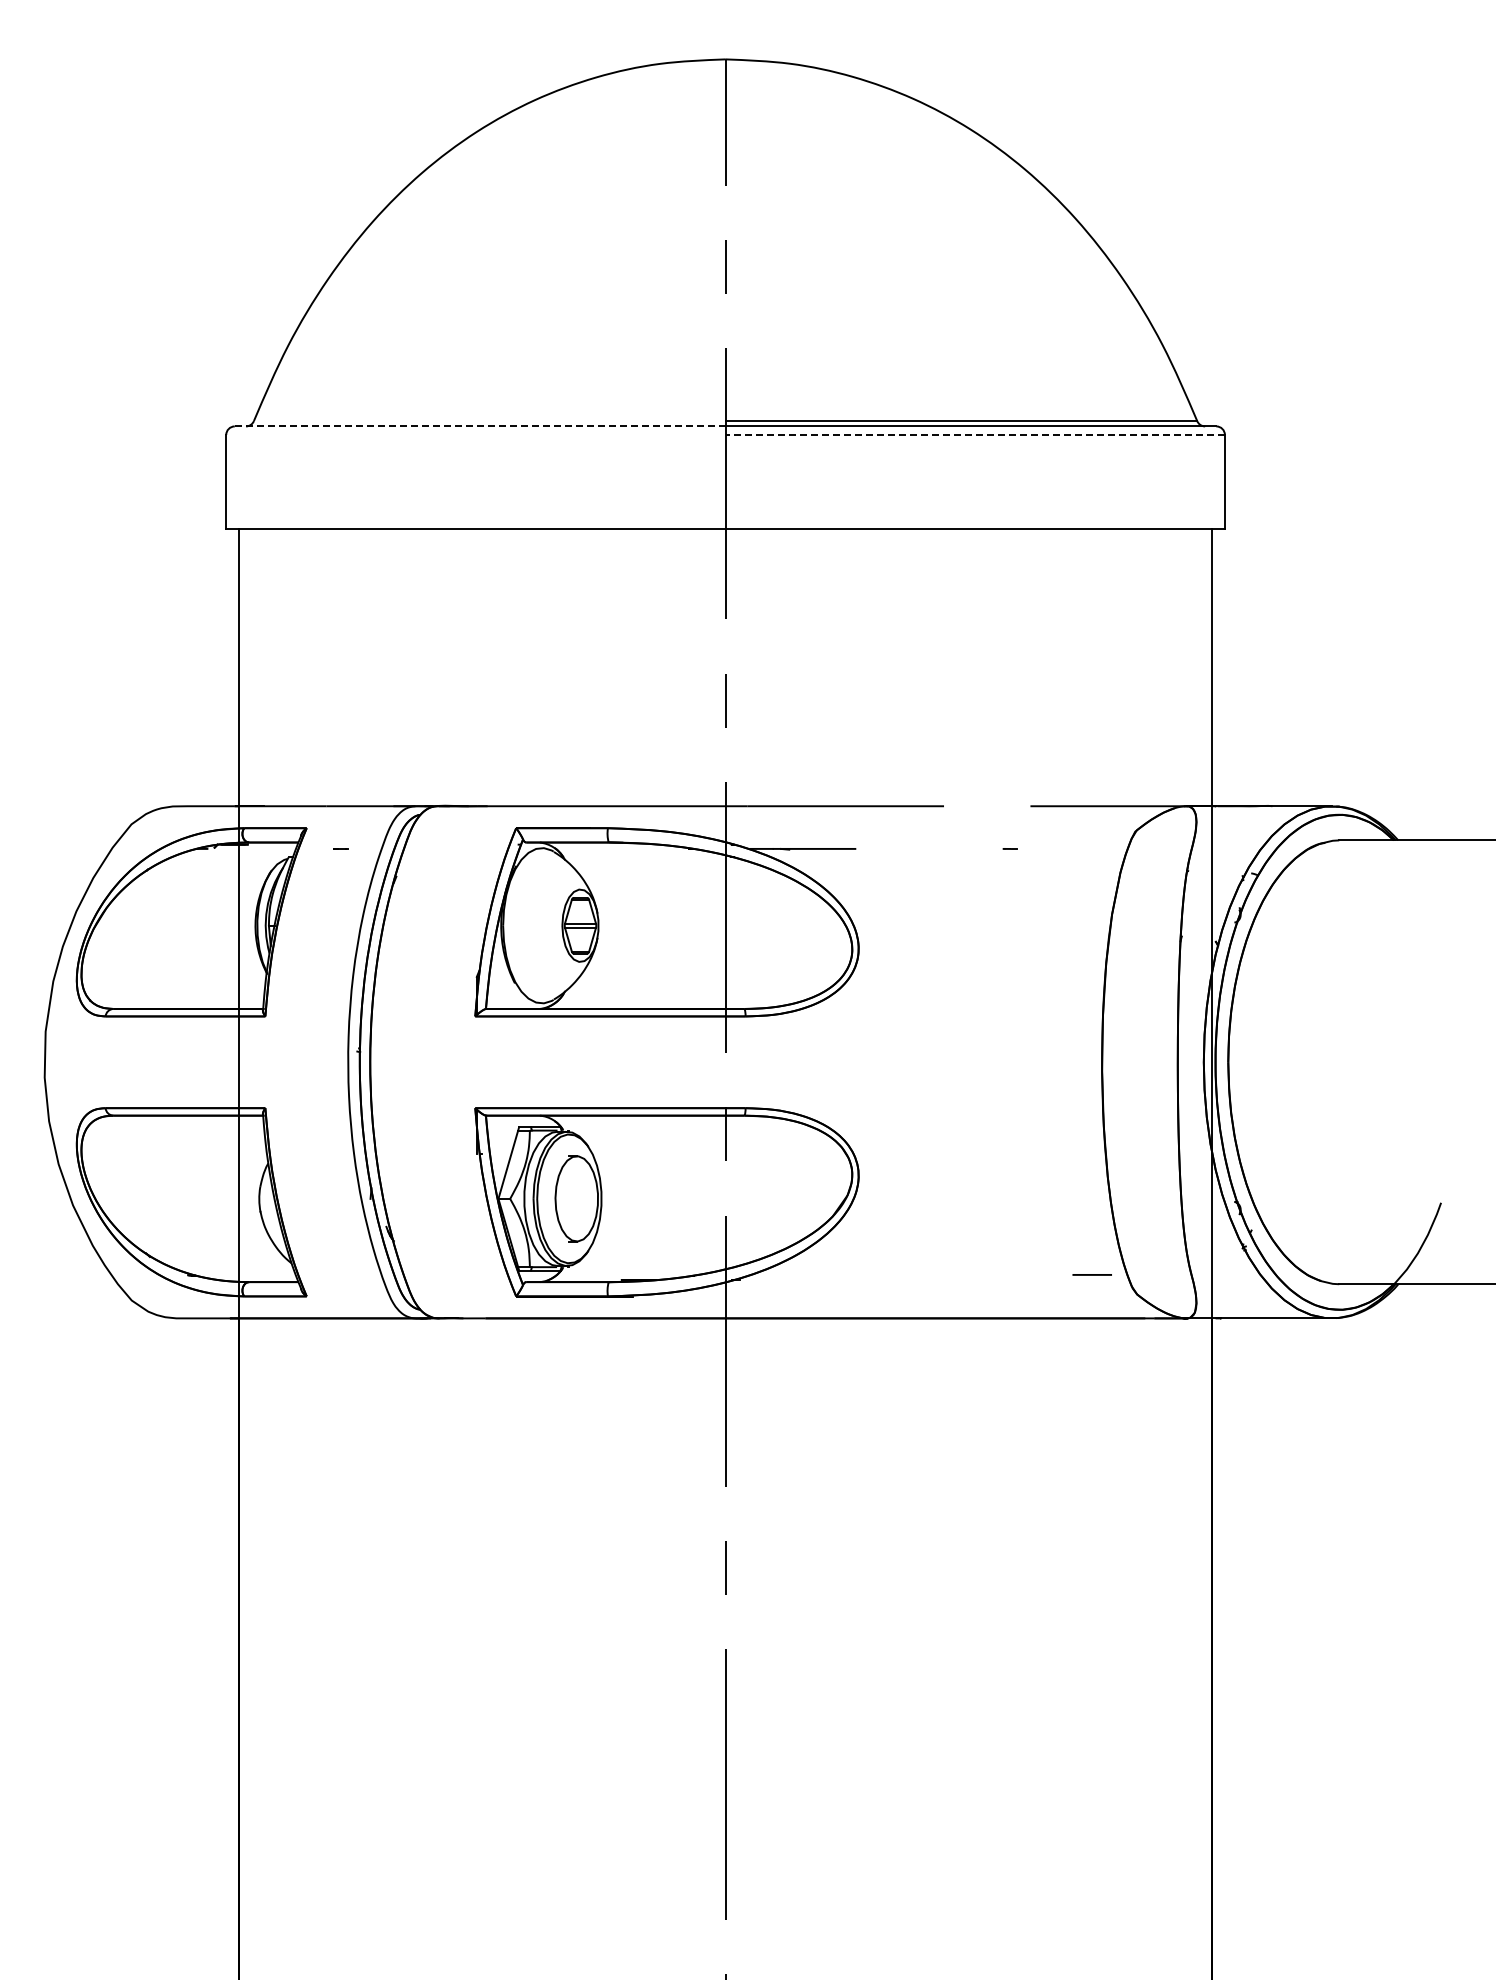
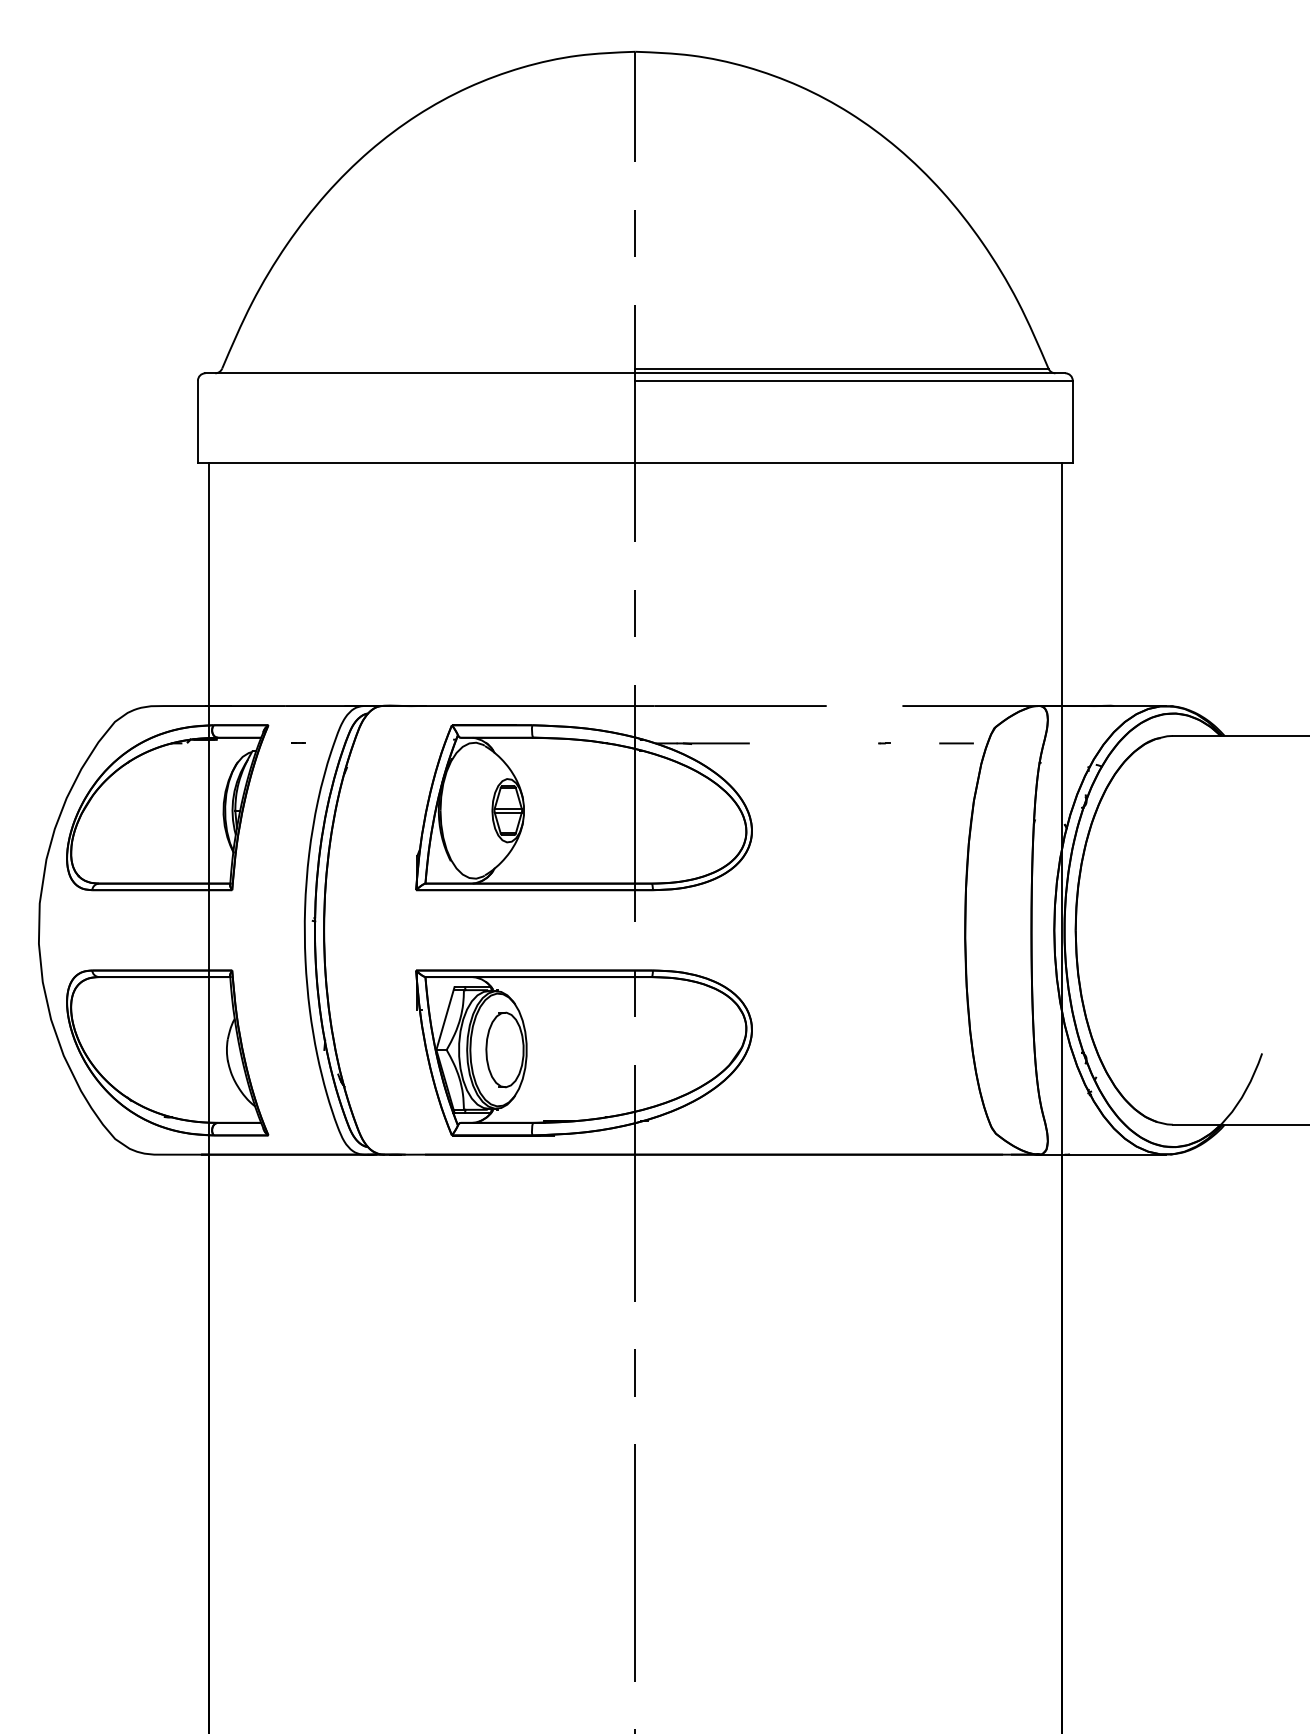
line: (479, 426) -> (419, 373), dashed -> solid
line: (975, 434) -> (854, 380), dashed -> solid
line: (1091, 1274) -> (955, 743), moved

